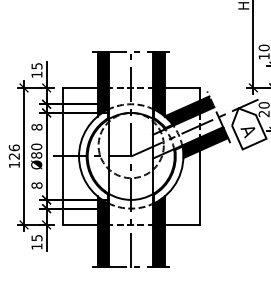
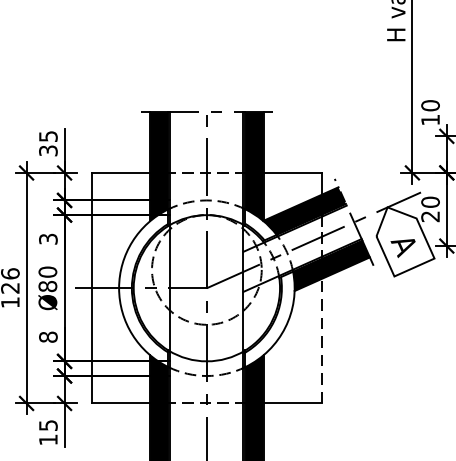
text: (36, 74) -> (47, 150), 15 -> 35
text: (36, 127) -> (47, 239), 8 -> 3
line: (199, 187) -> (321, 340), solid -> dashed

